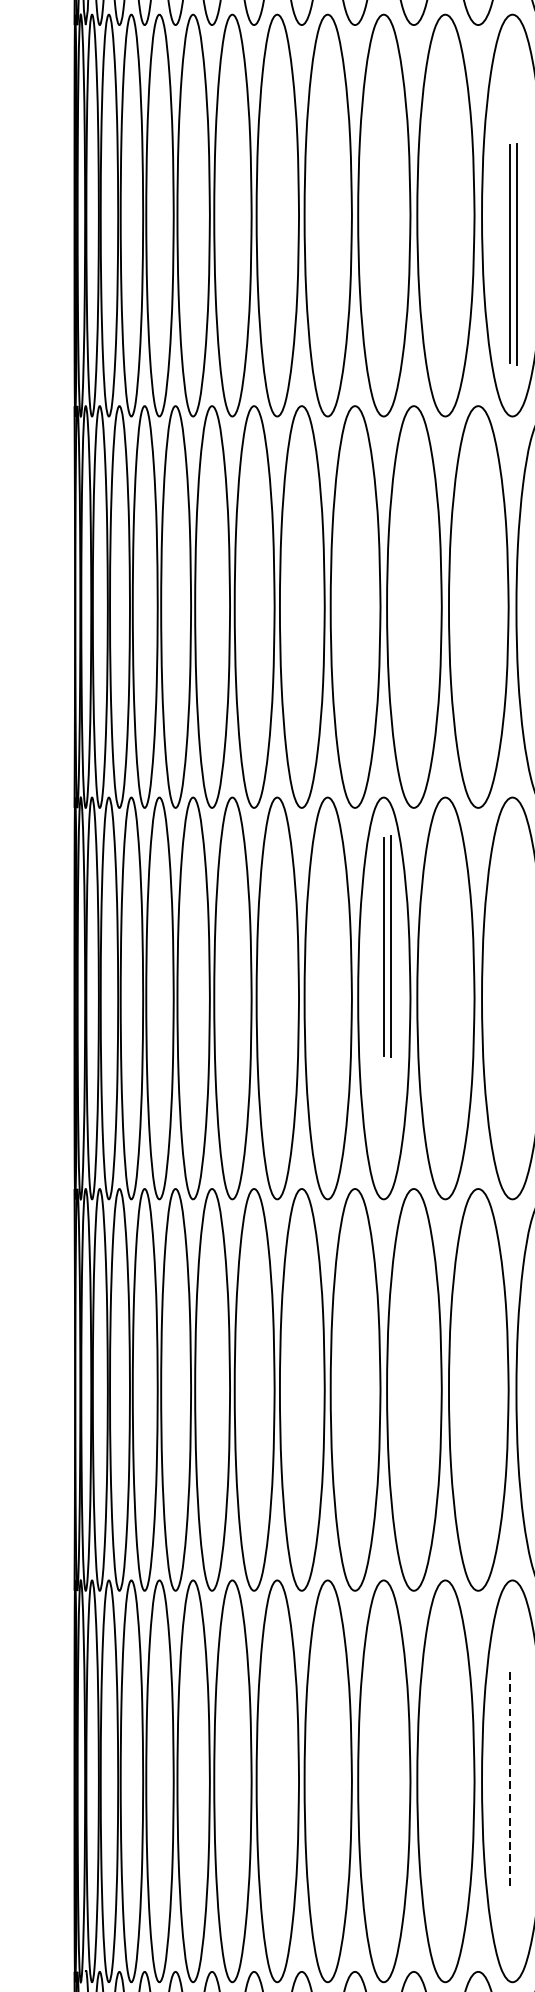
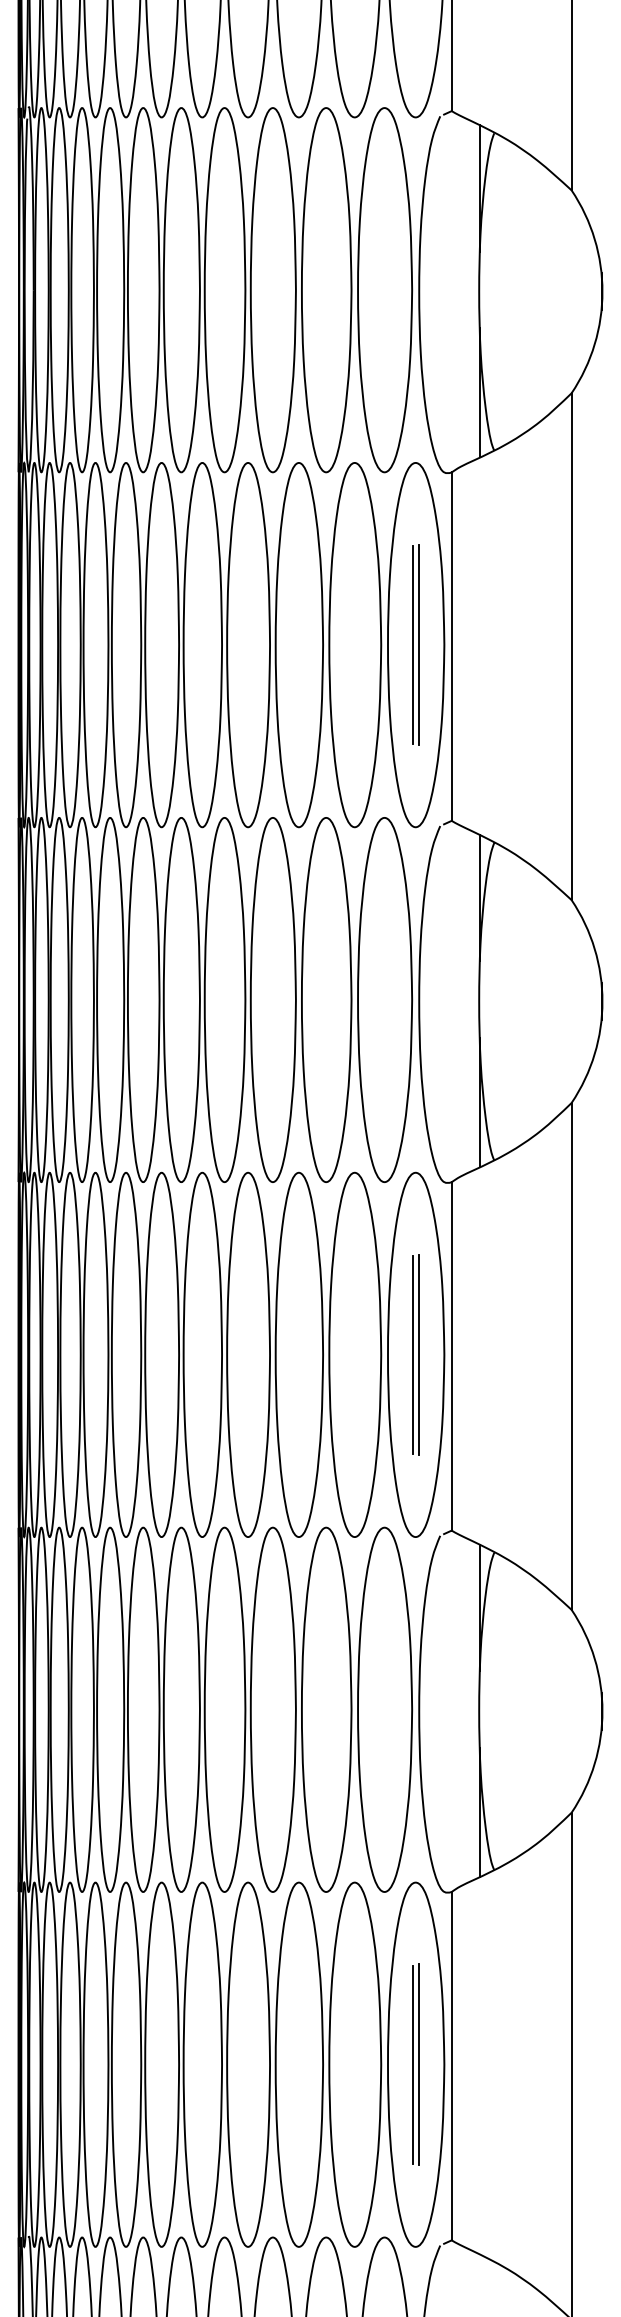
part: (512, 253) -> (415, 644), moved
part: (386, 946) -> (415, 1354), moved
line: (510, 1781) -> (413, 2064), dashed -> solid
line: (516, 1781) -> (419, 2064), added

